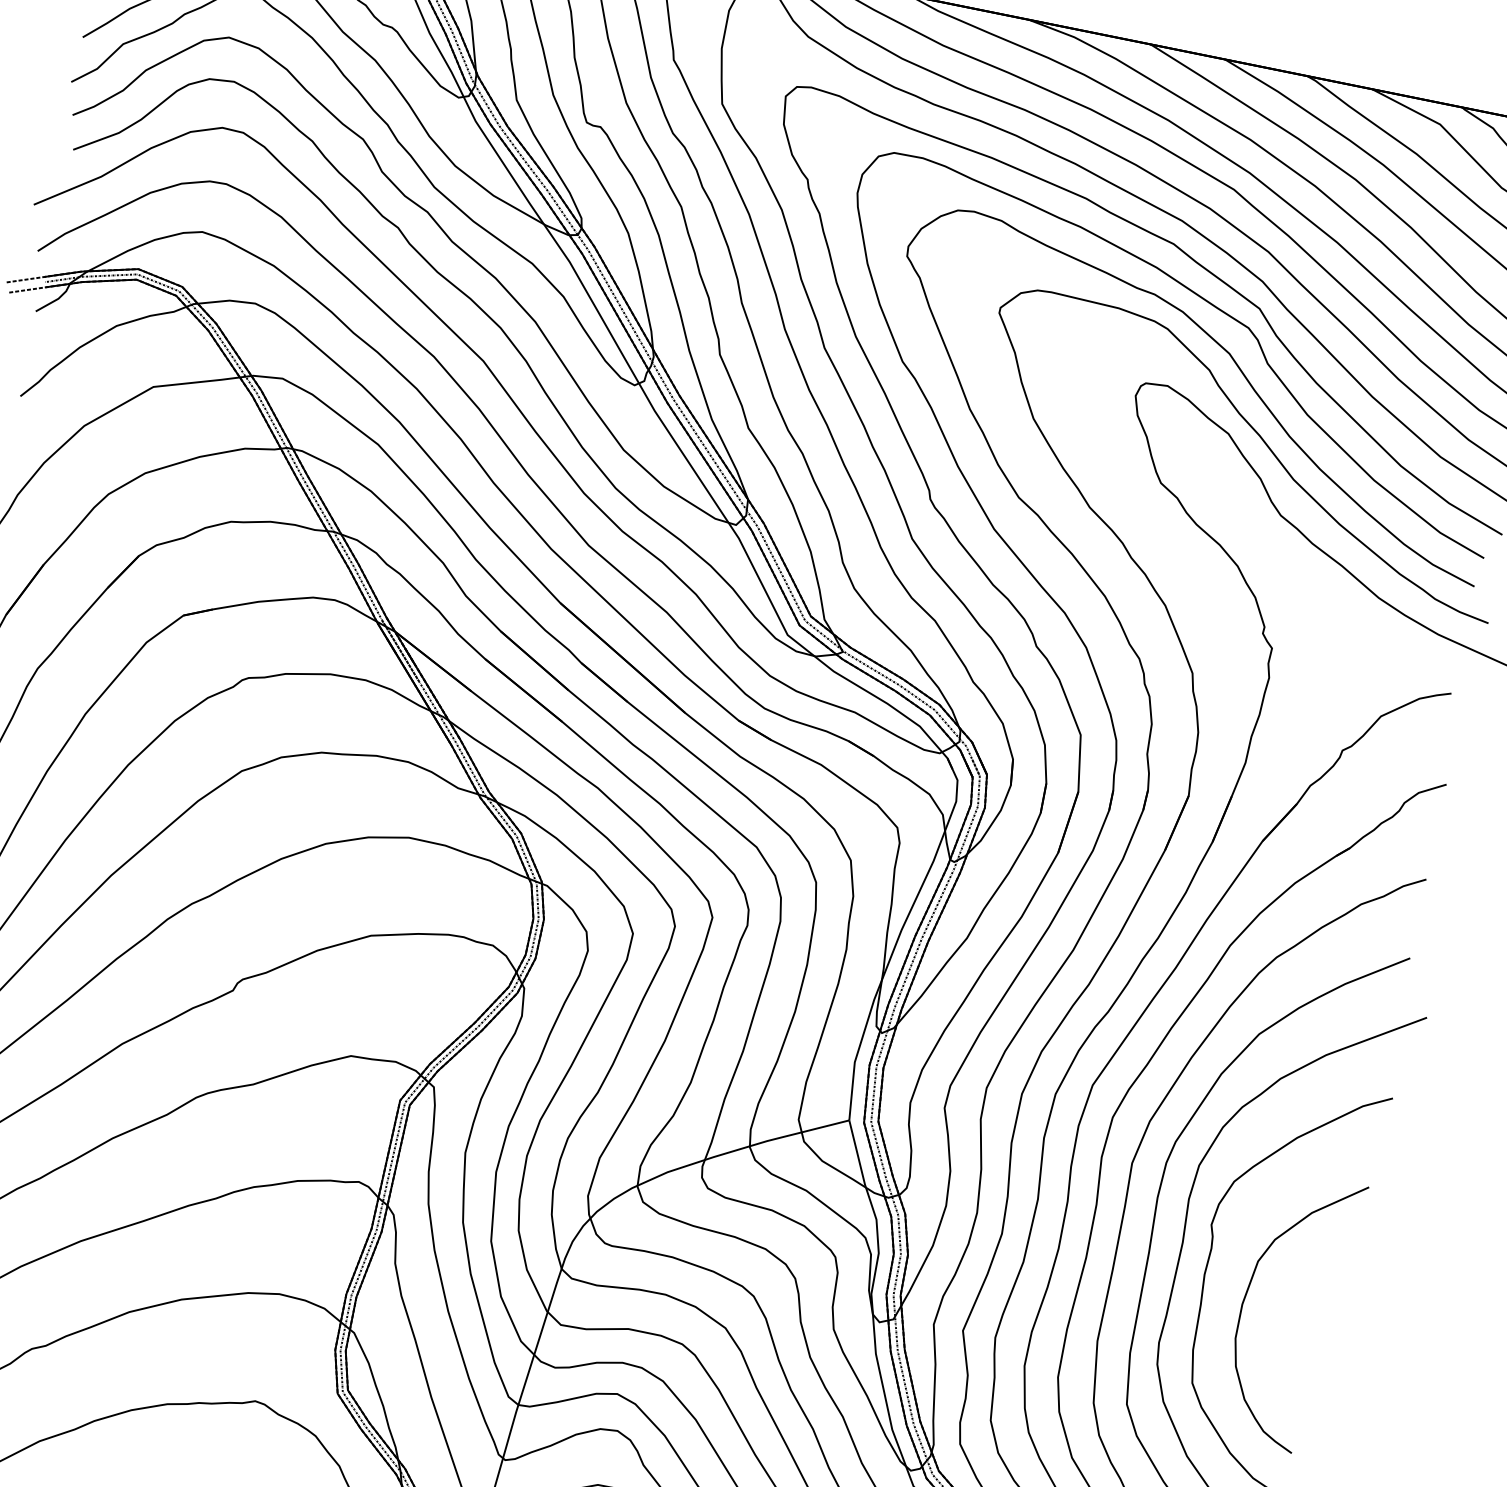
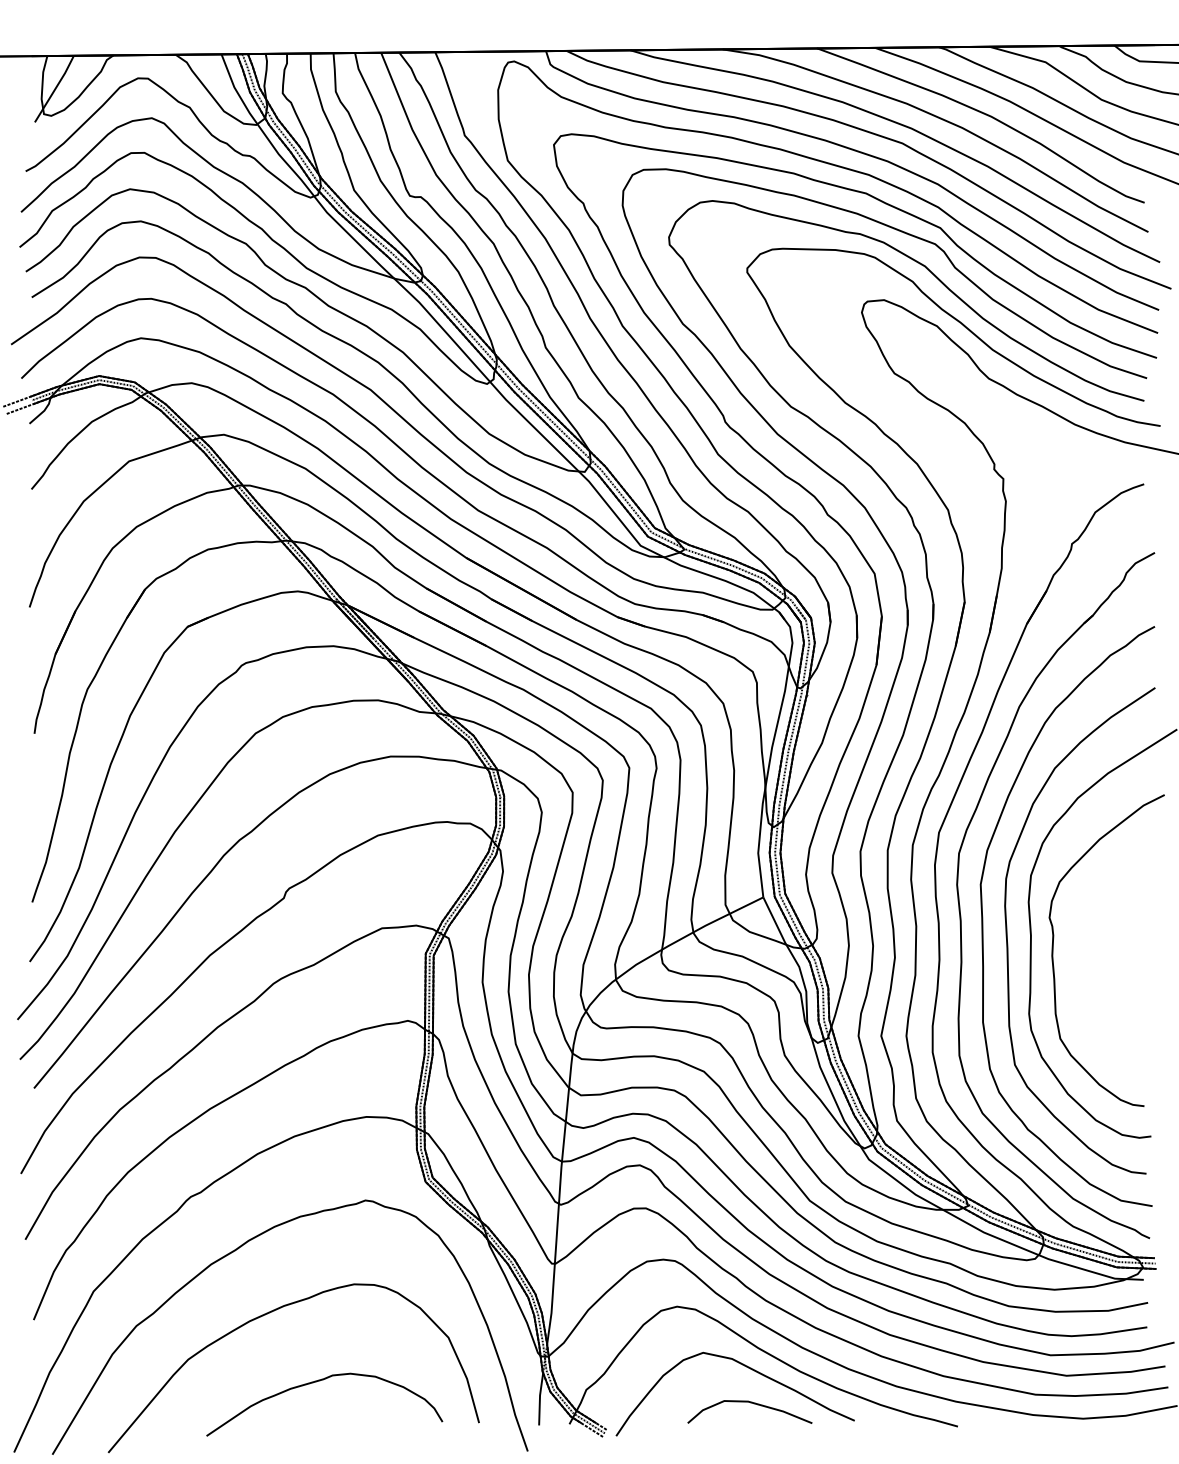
curve: (1247, 1295) -> (1087, 964), removed

